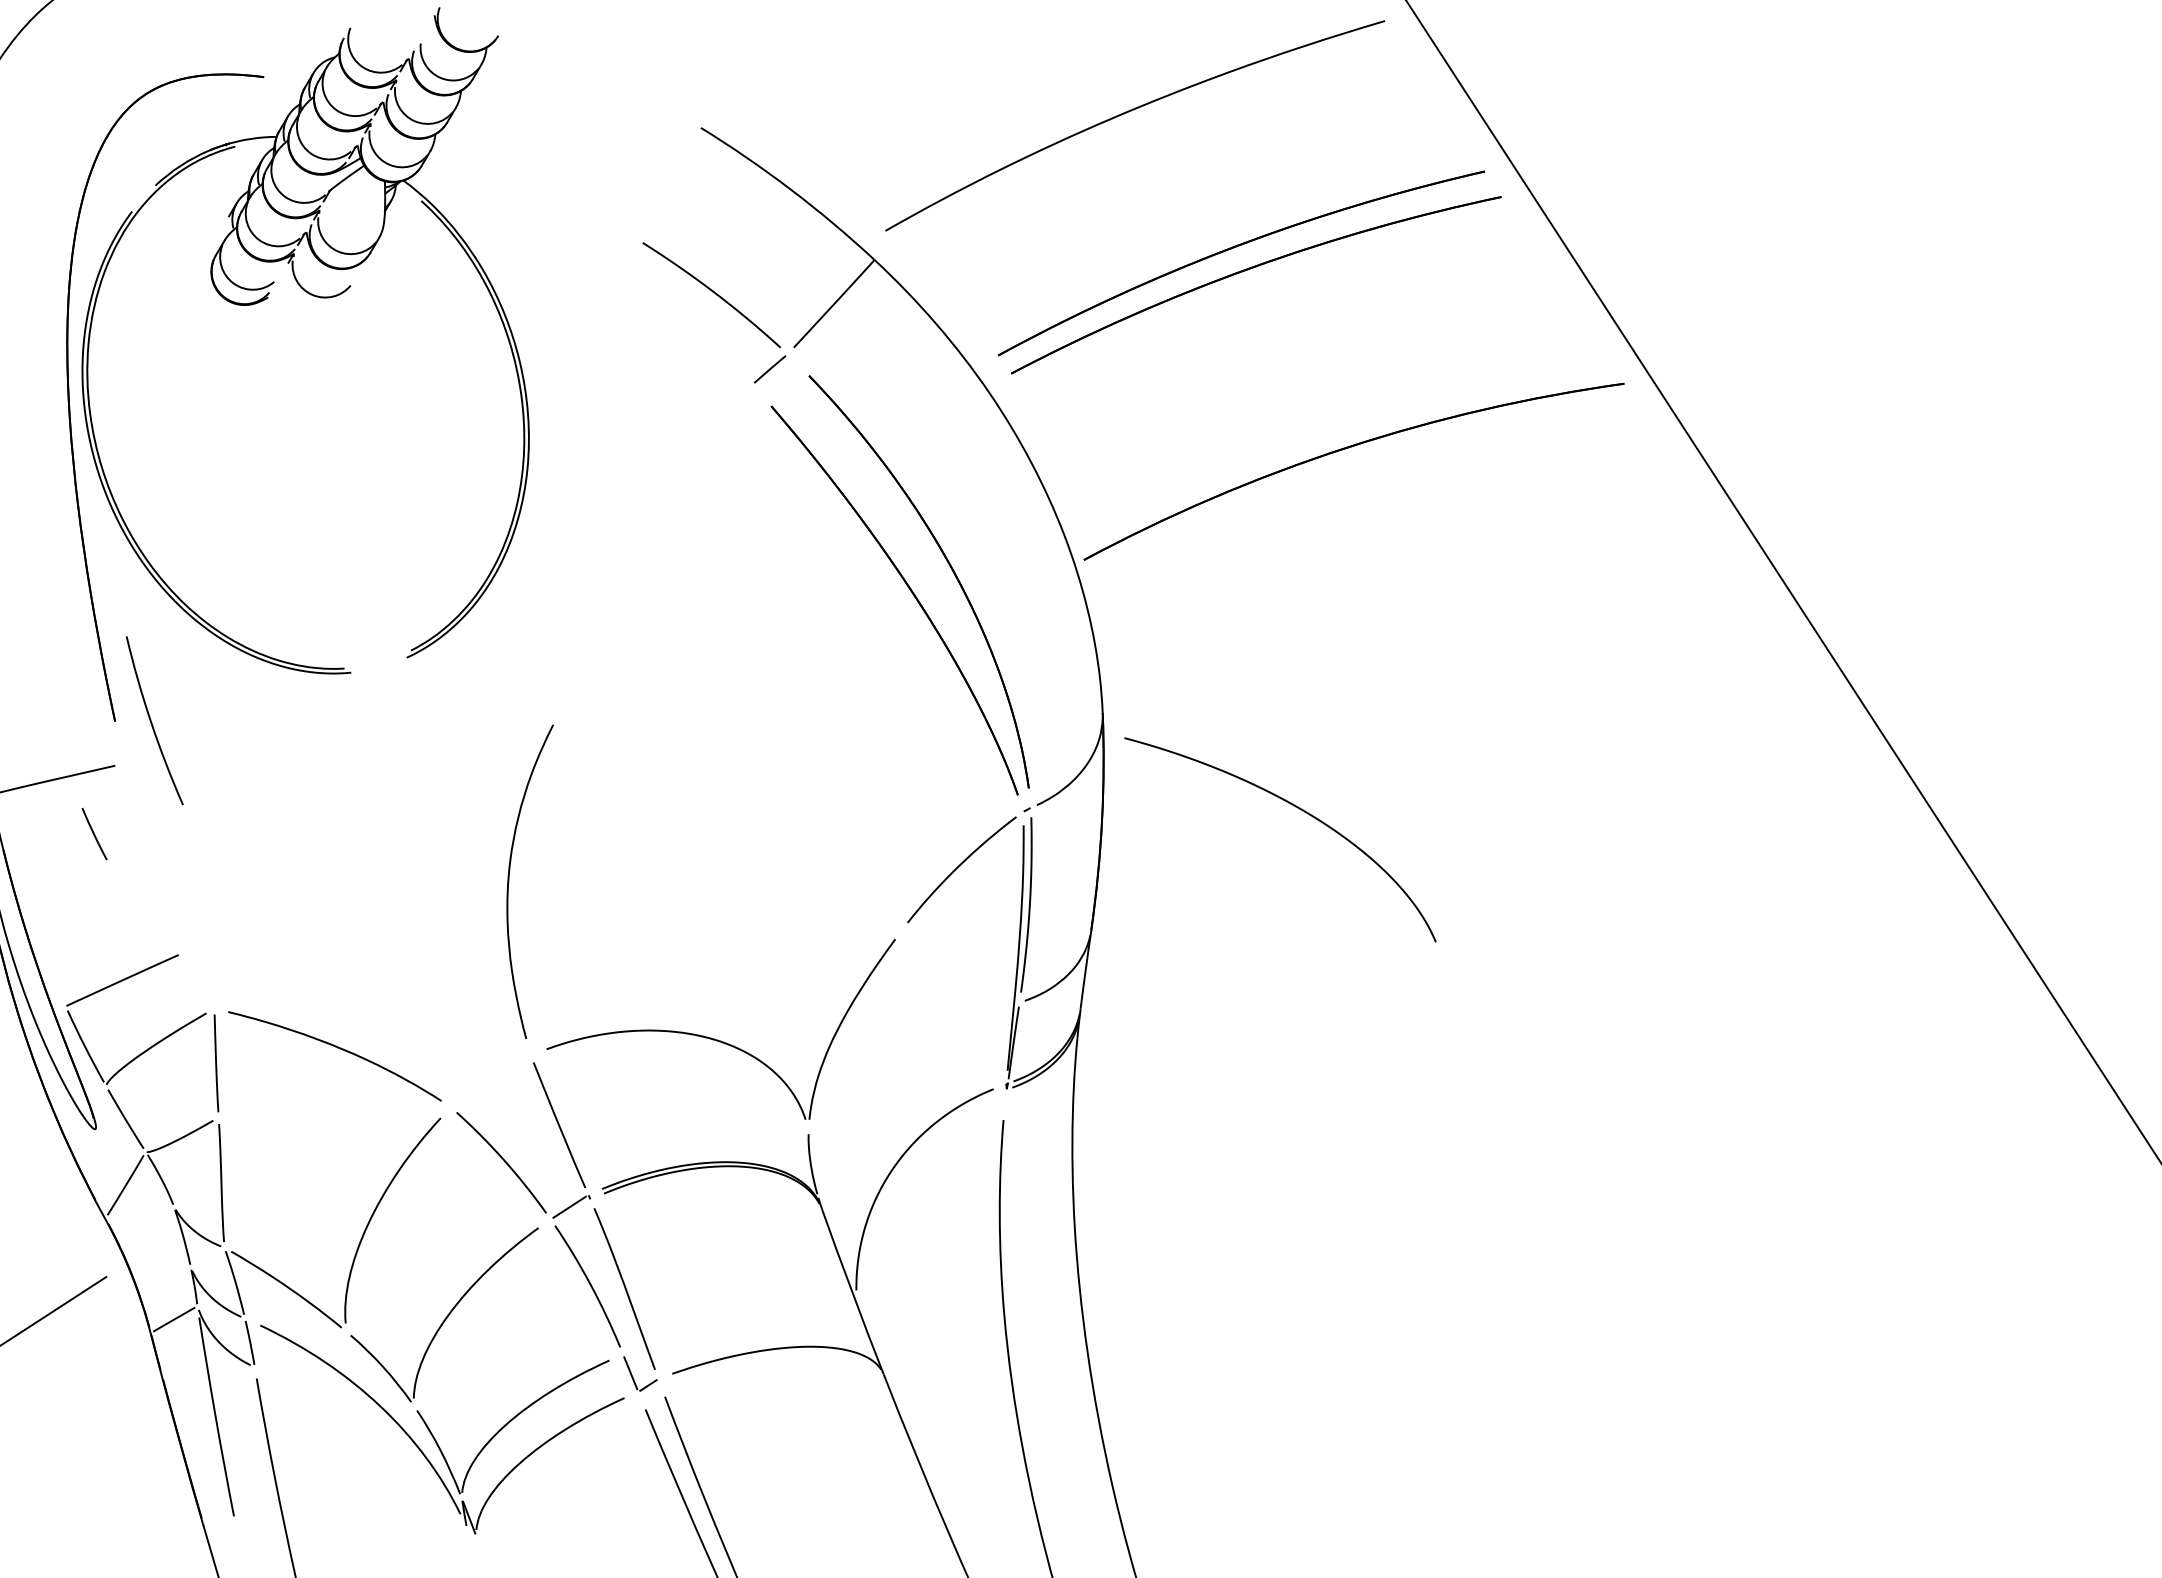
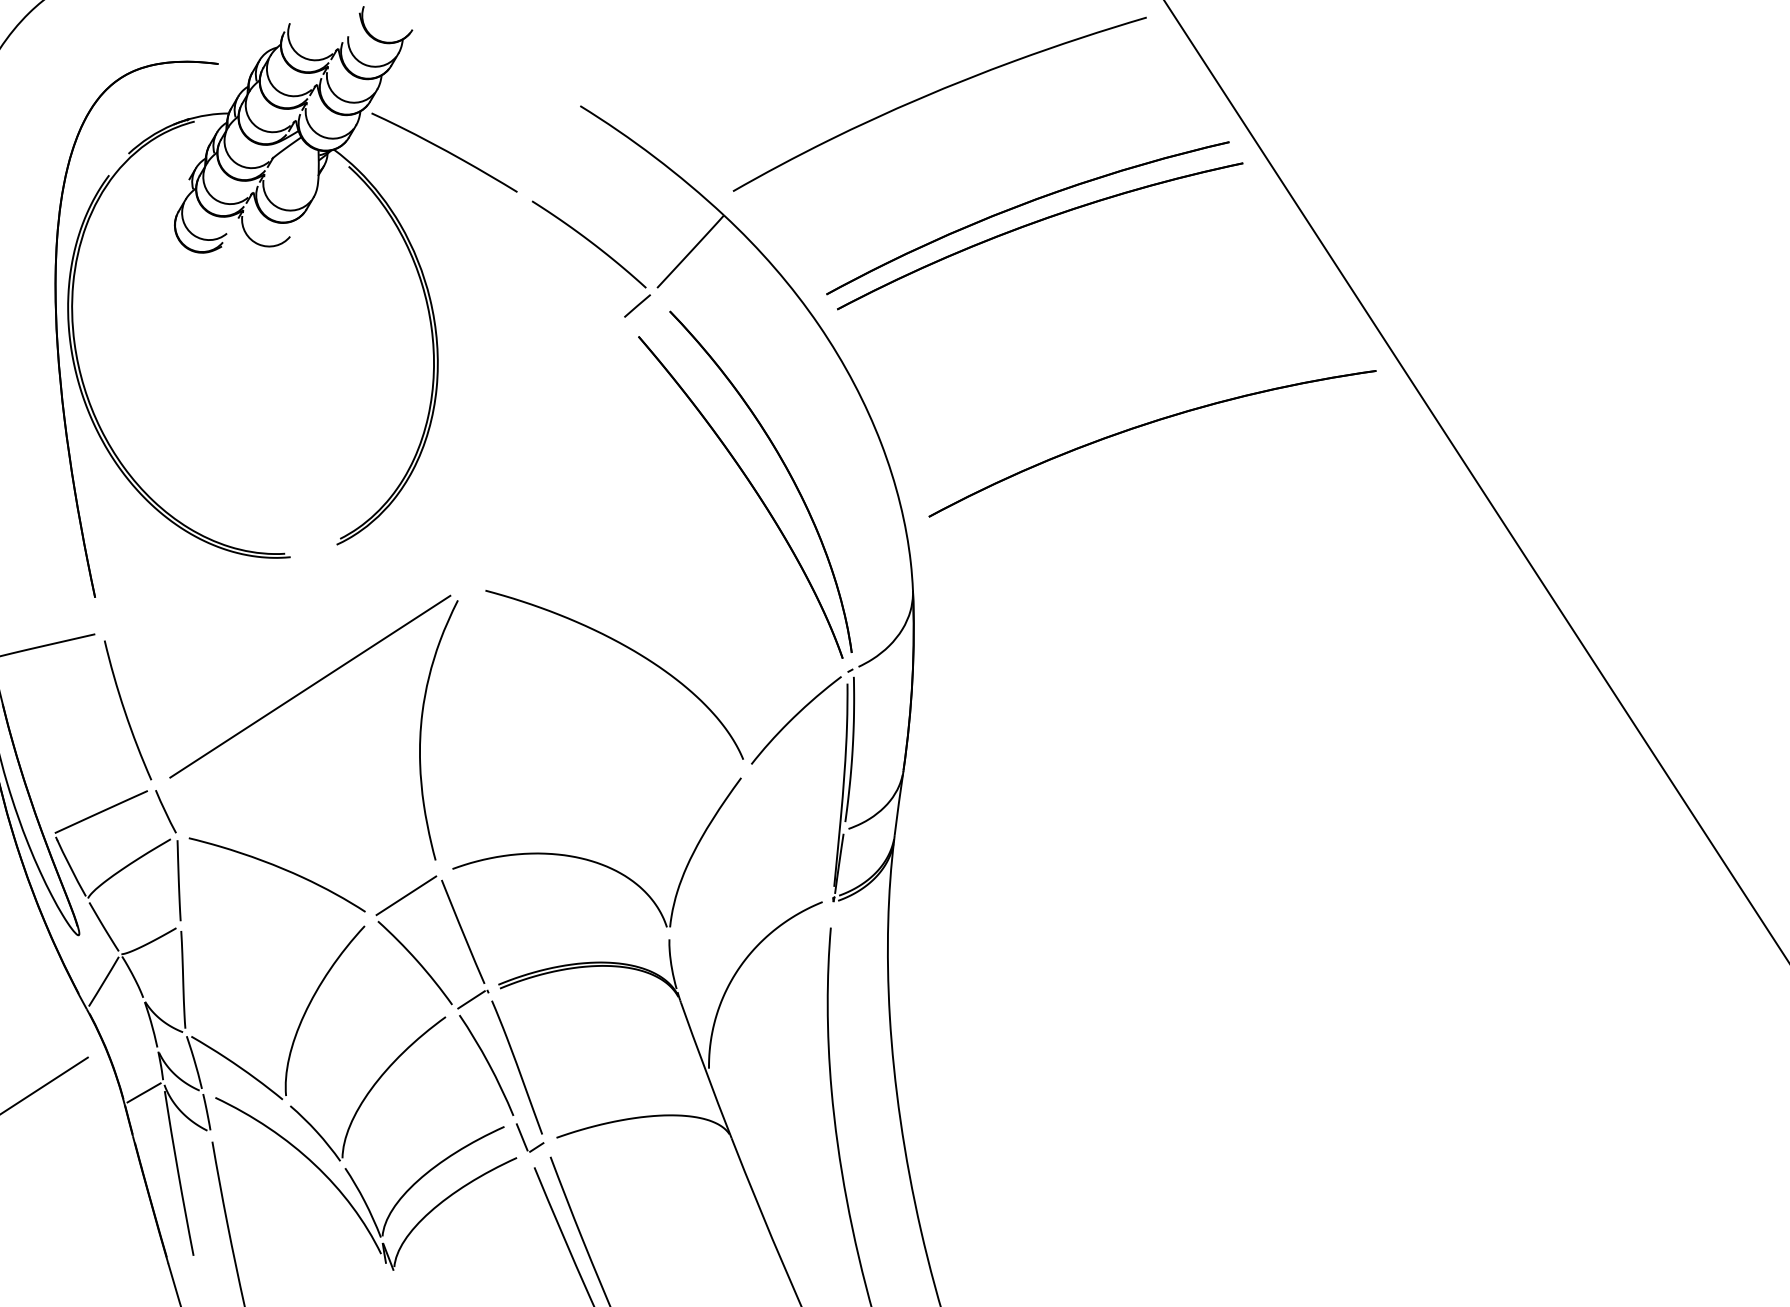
curve: (537, 182) -> (444, 151), added
part: (1345, 449) -> (1145, 425), moved
curve: (152, 722) -> (126, 711), moved
curve: (1295, 807) -> (627, 648), moved
line: (374, 828) -> (309, 686), added
line: (94, 834) -> (165, 812), moved
line: (490, 1081) -> (406, 895), added

